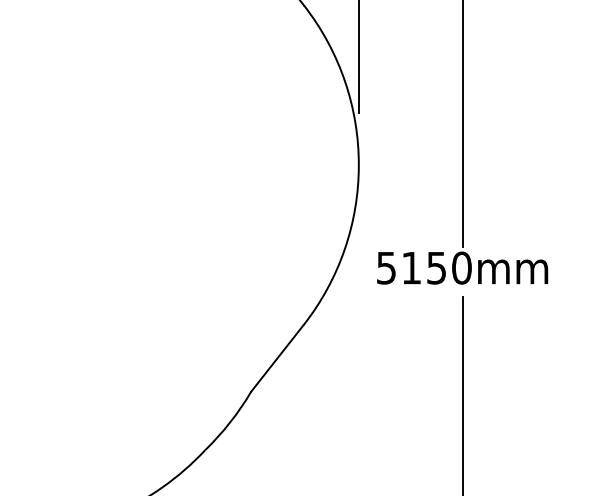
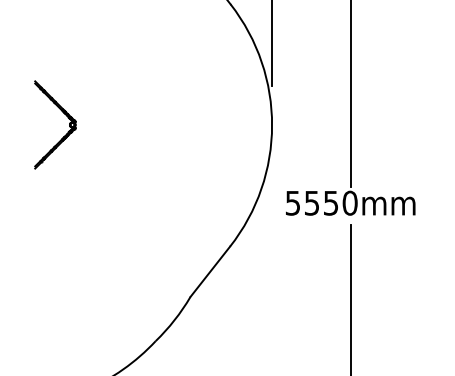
part: (85, 151) -> (64, 114), added
text: (411, 268) -> (311, 203), 5150mm -> 5550mm

